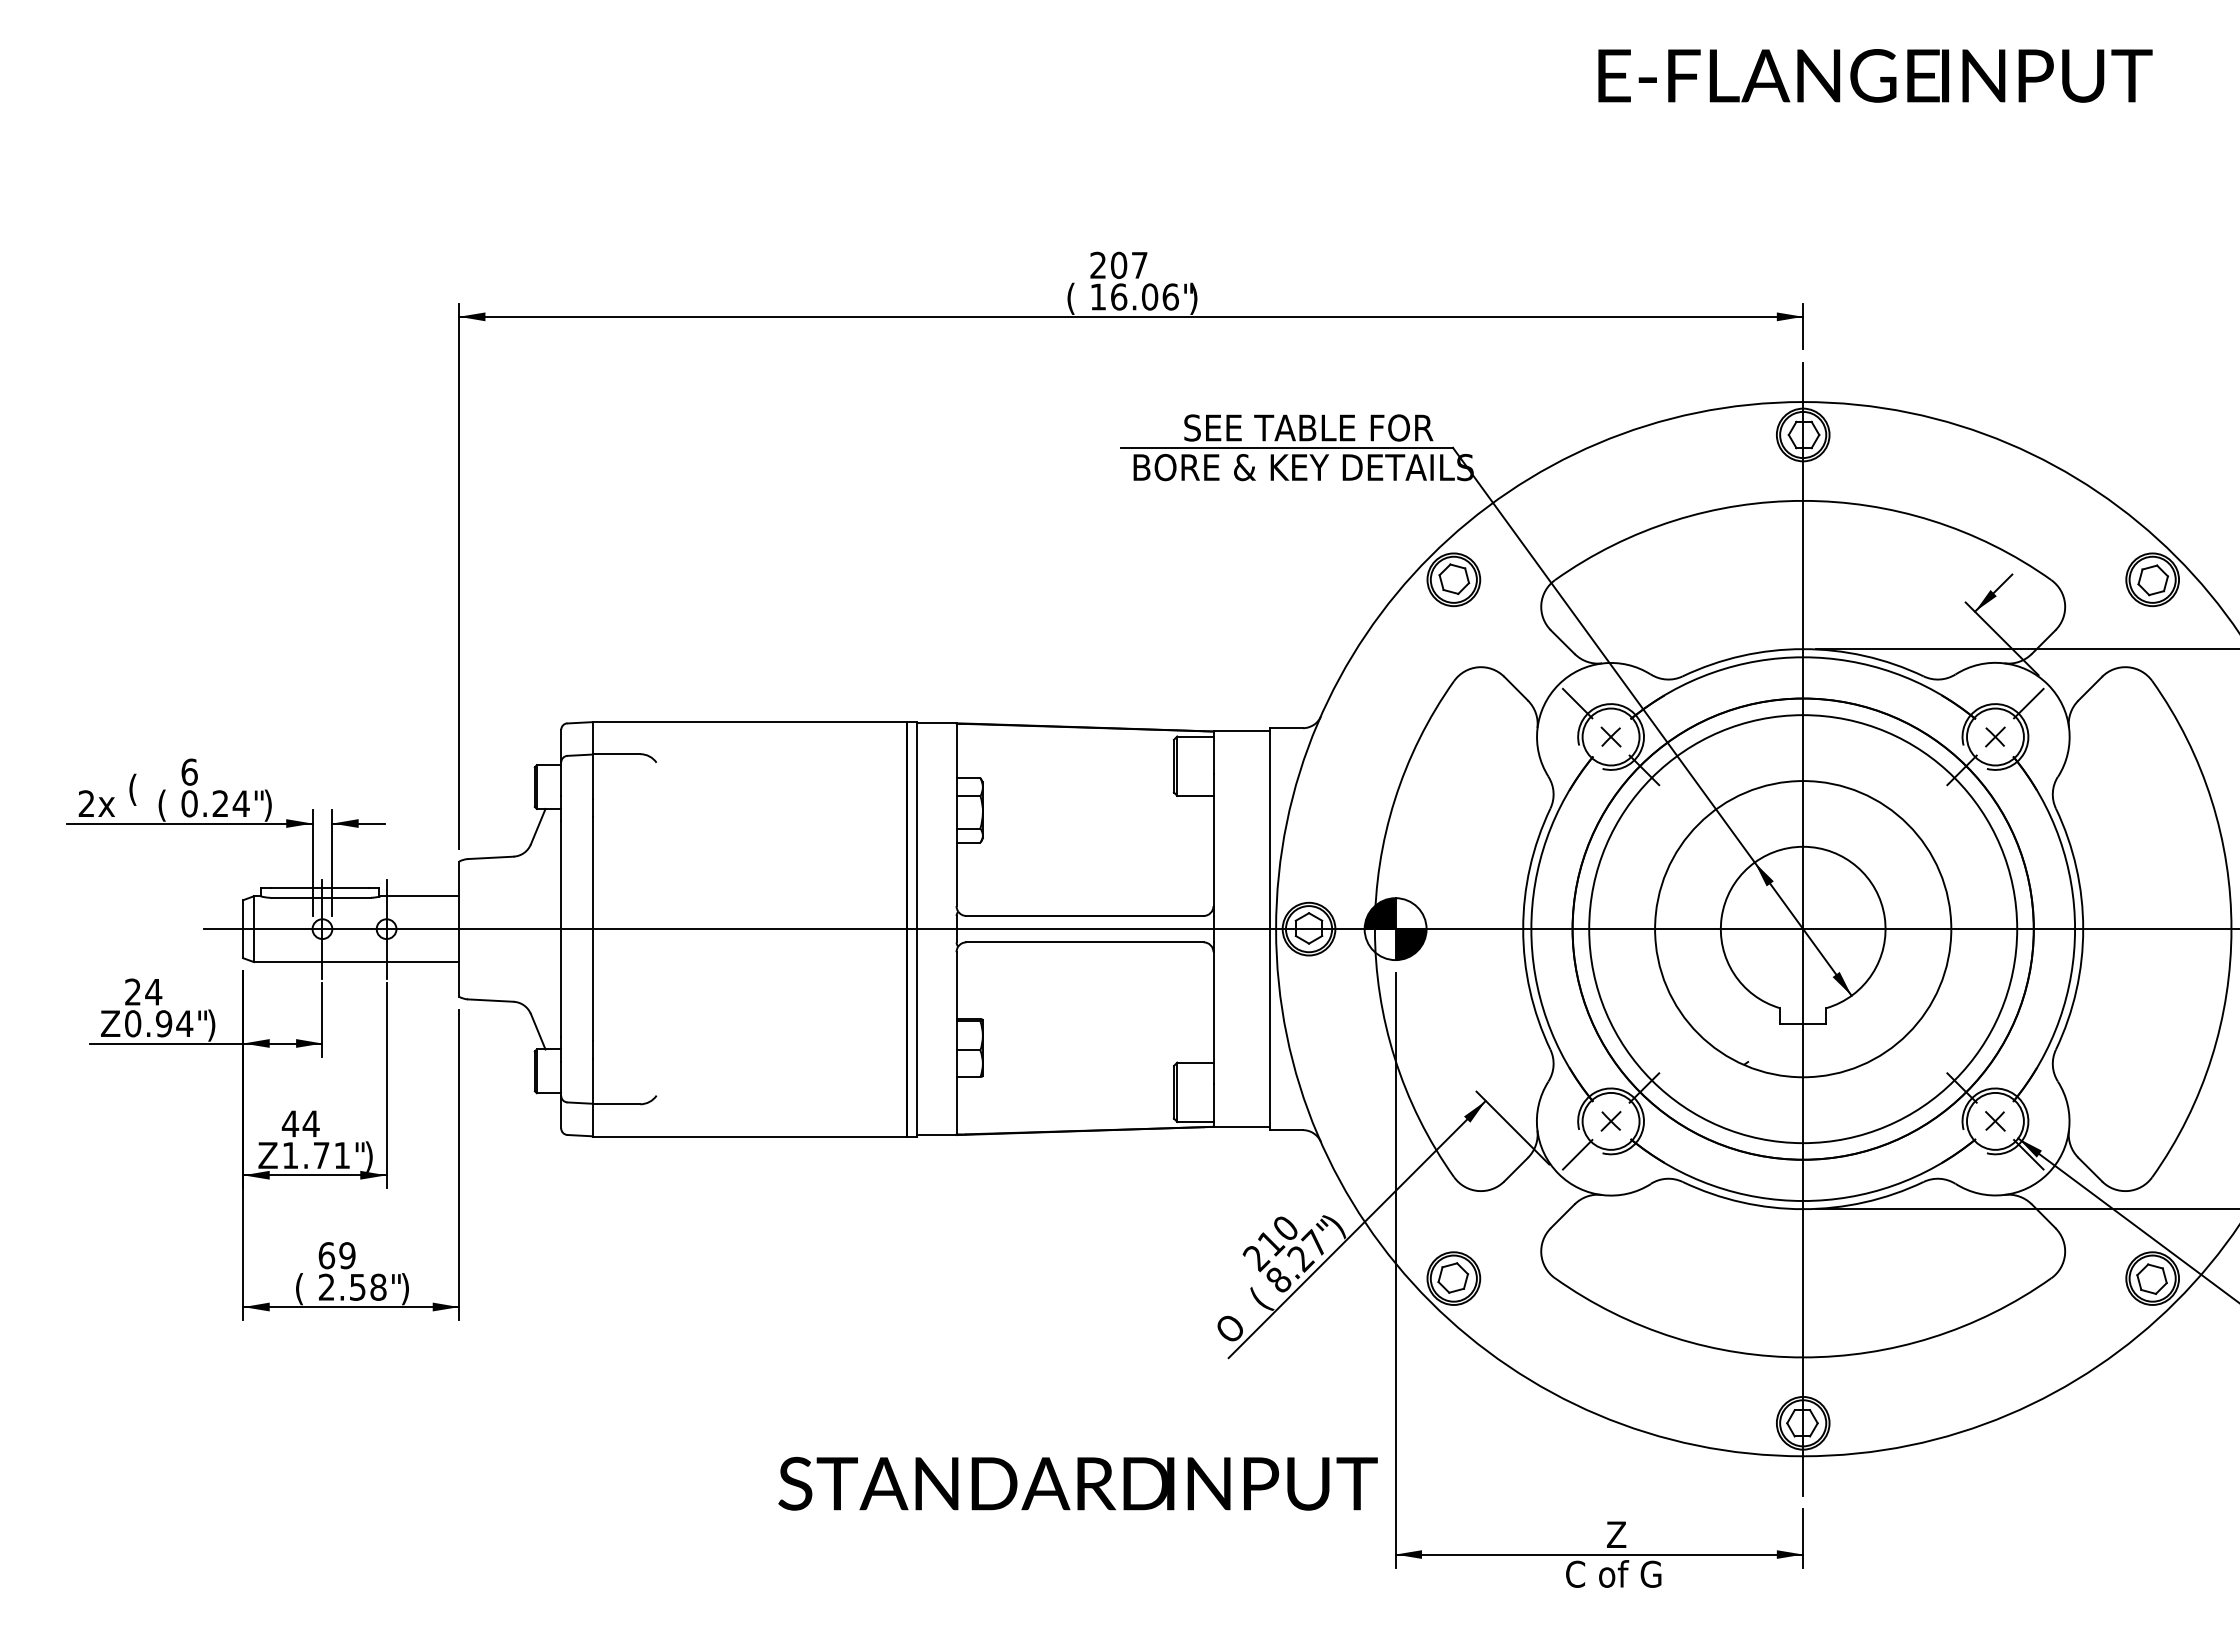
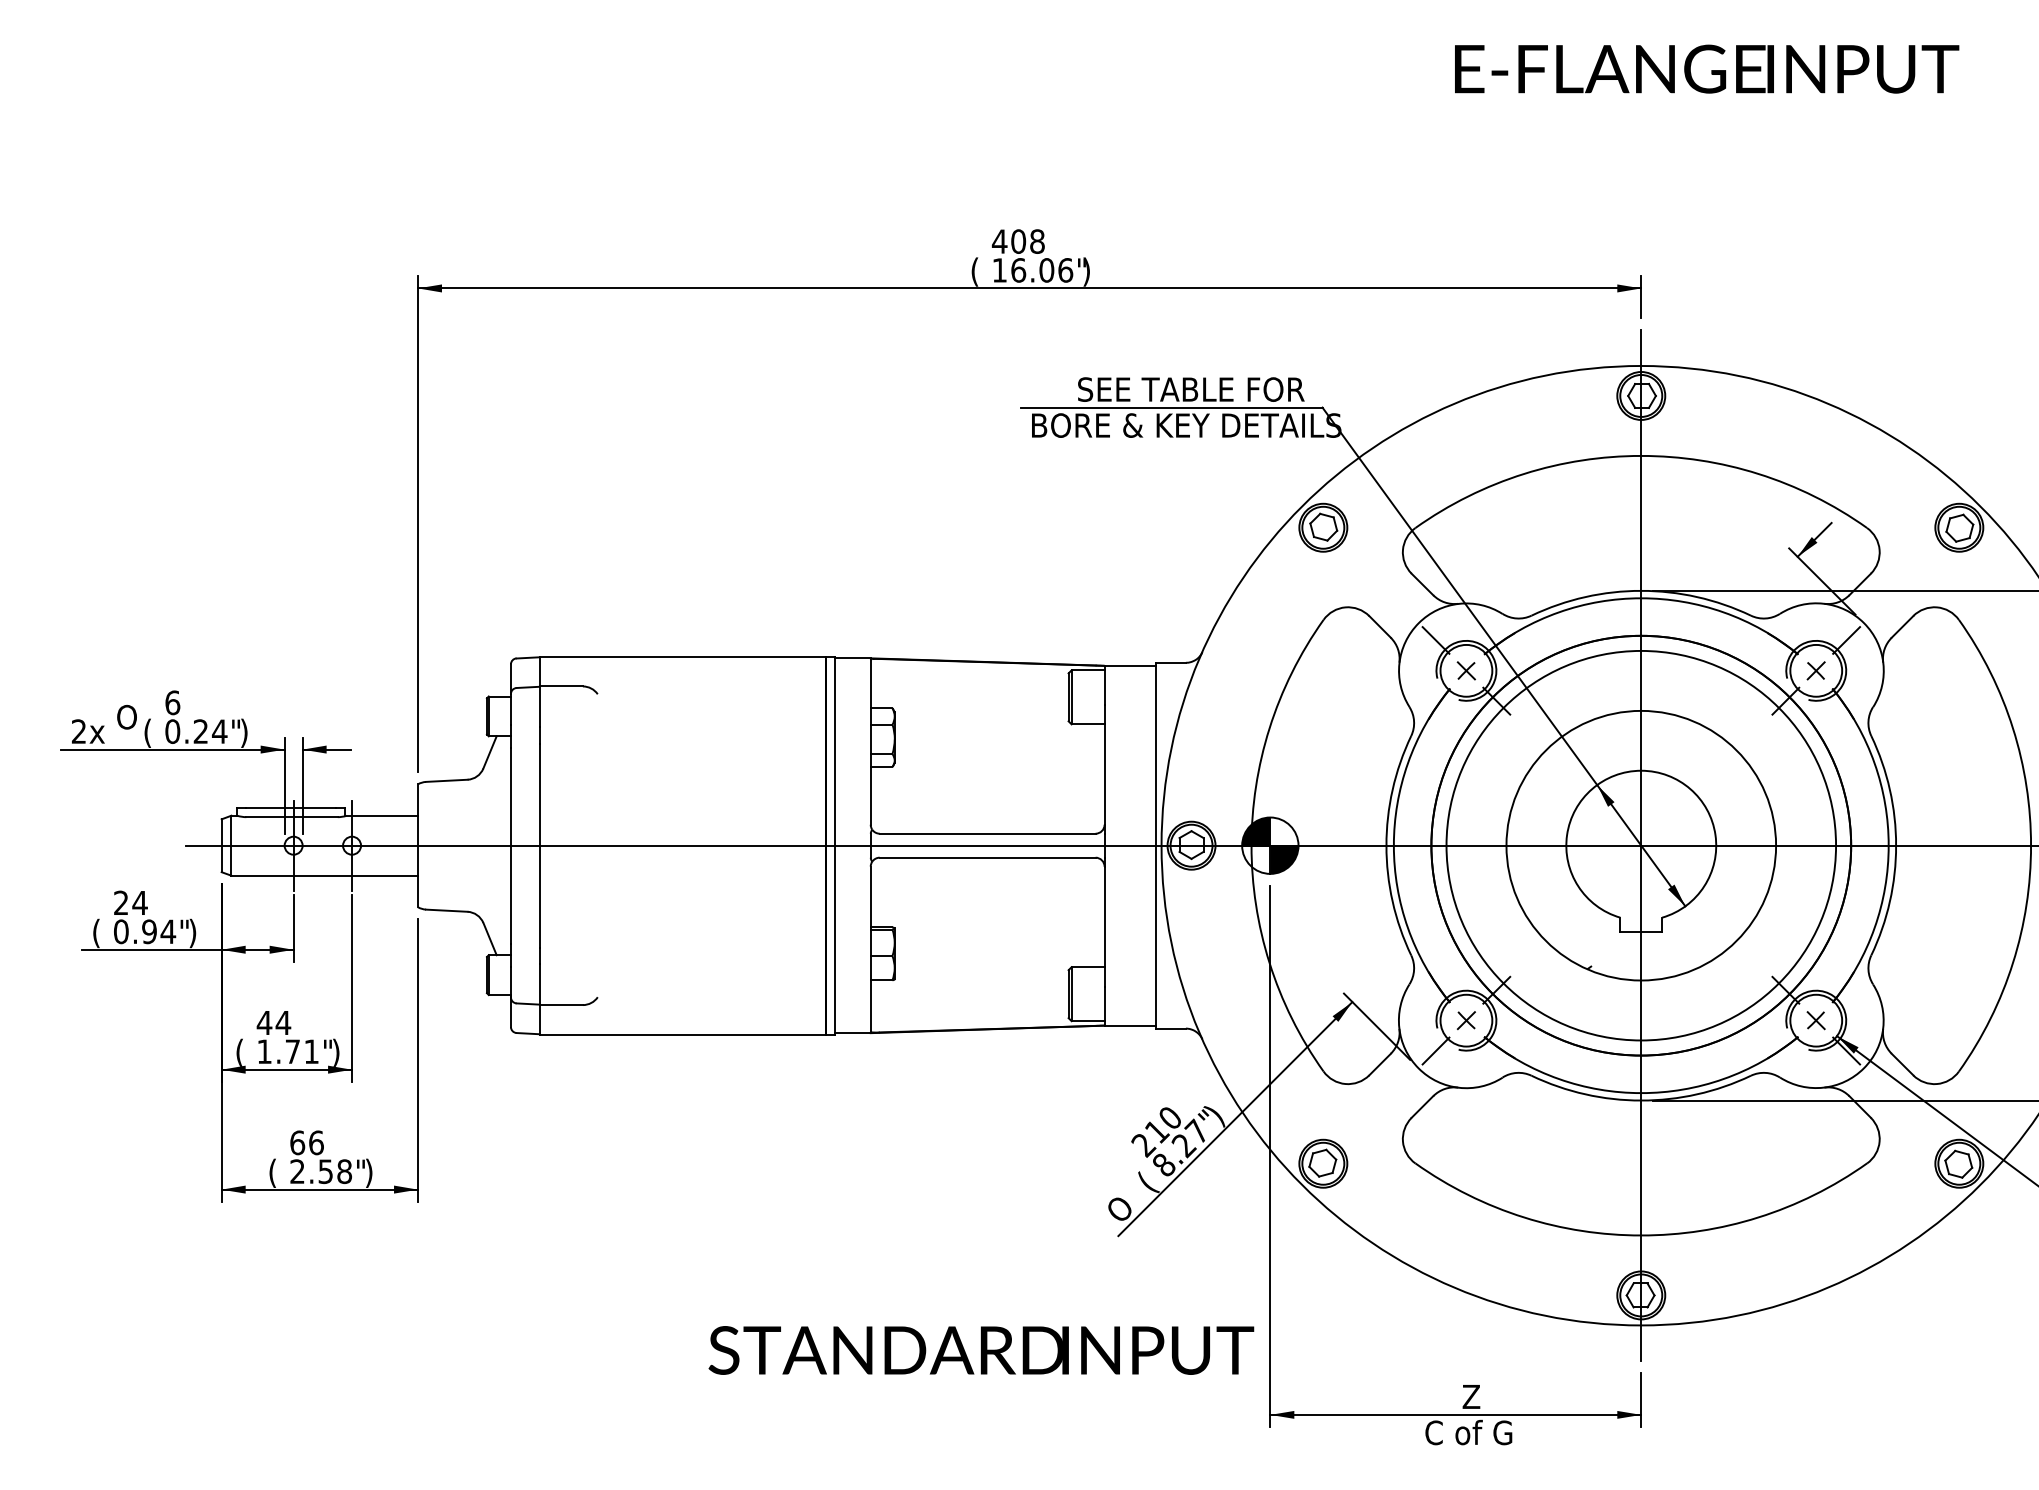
text: (1118, 264) -> (1018, 240), 207 -> 408
text: (139, 789) -> (127, 718), ( -> O
text: (110, 1025) -> (100, 933), Z -> (
text: (267, 1156) -> (243, 1052), Z -> (
text: (347, 1255) -> (316, 1142), 69 -> 66

